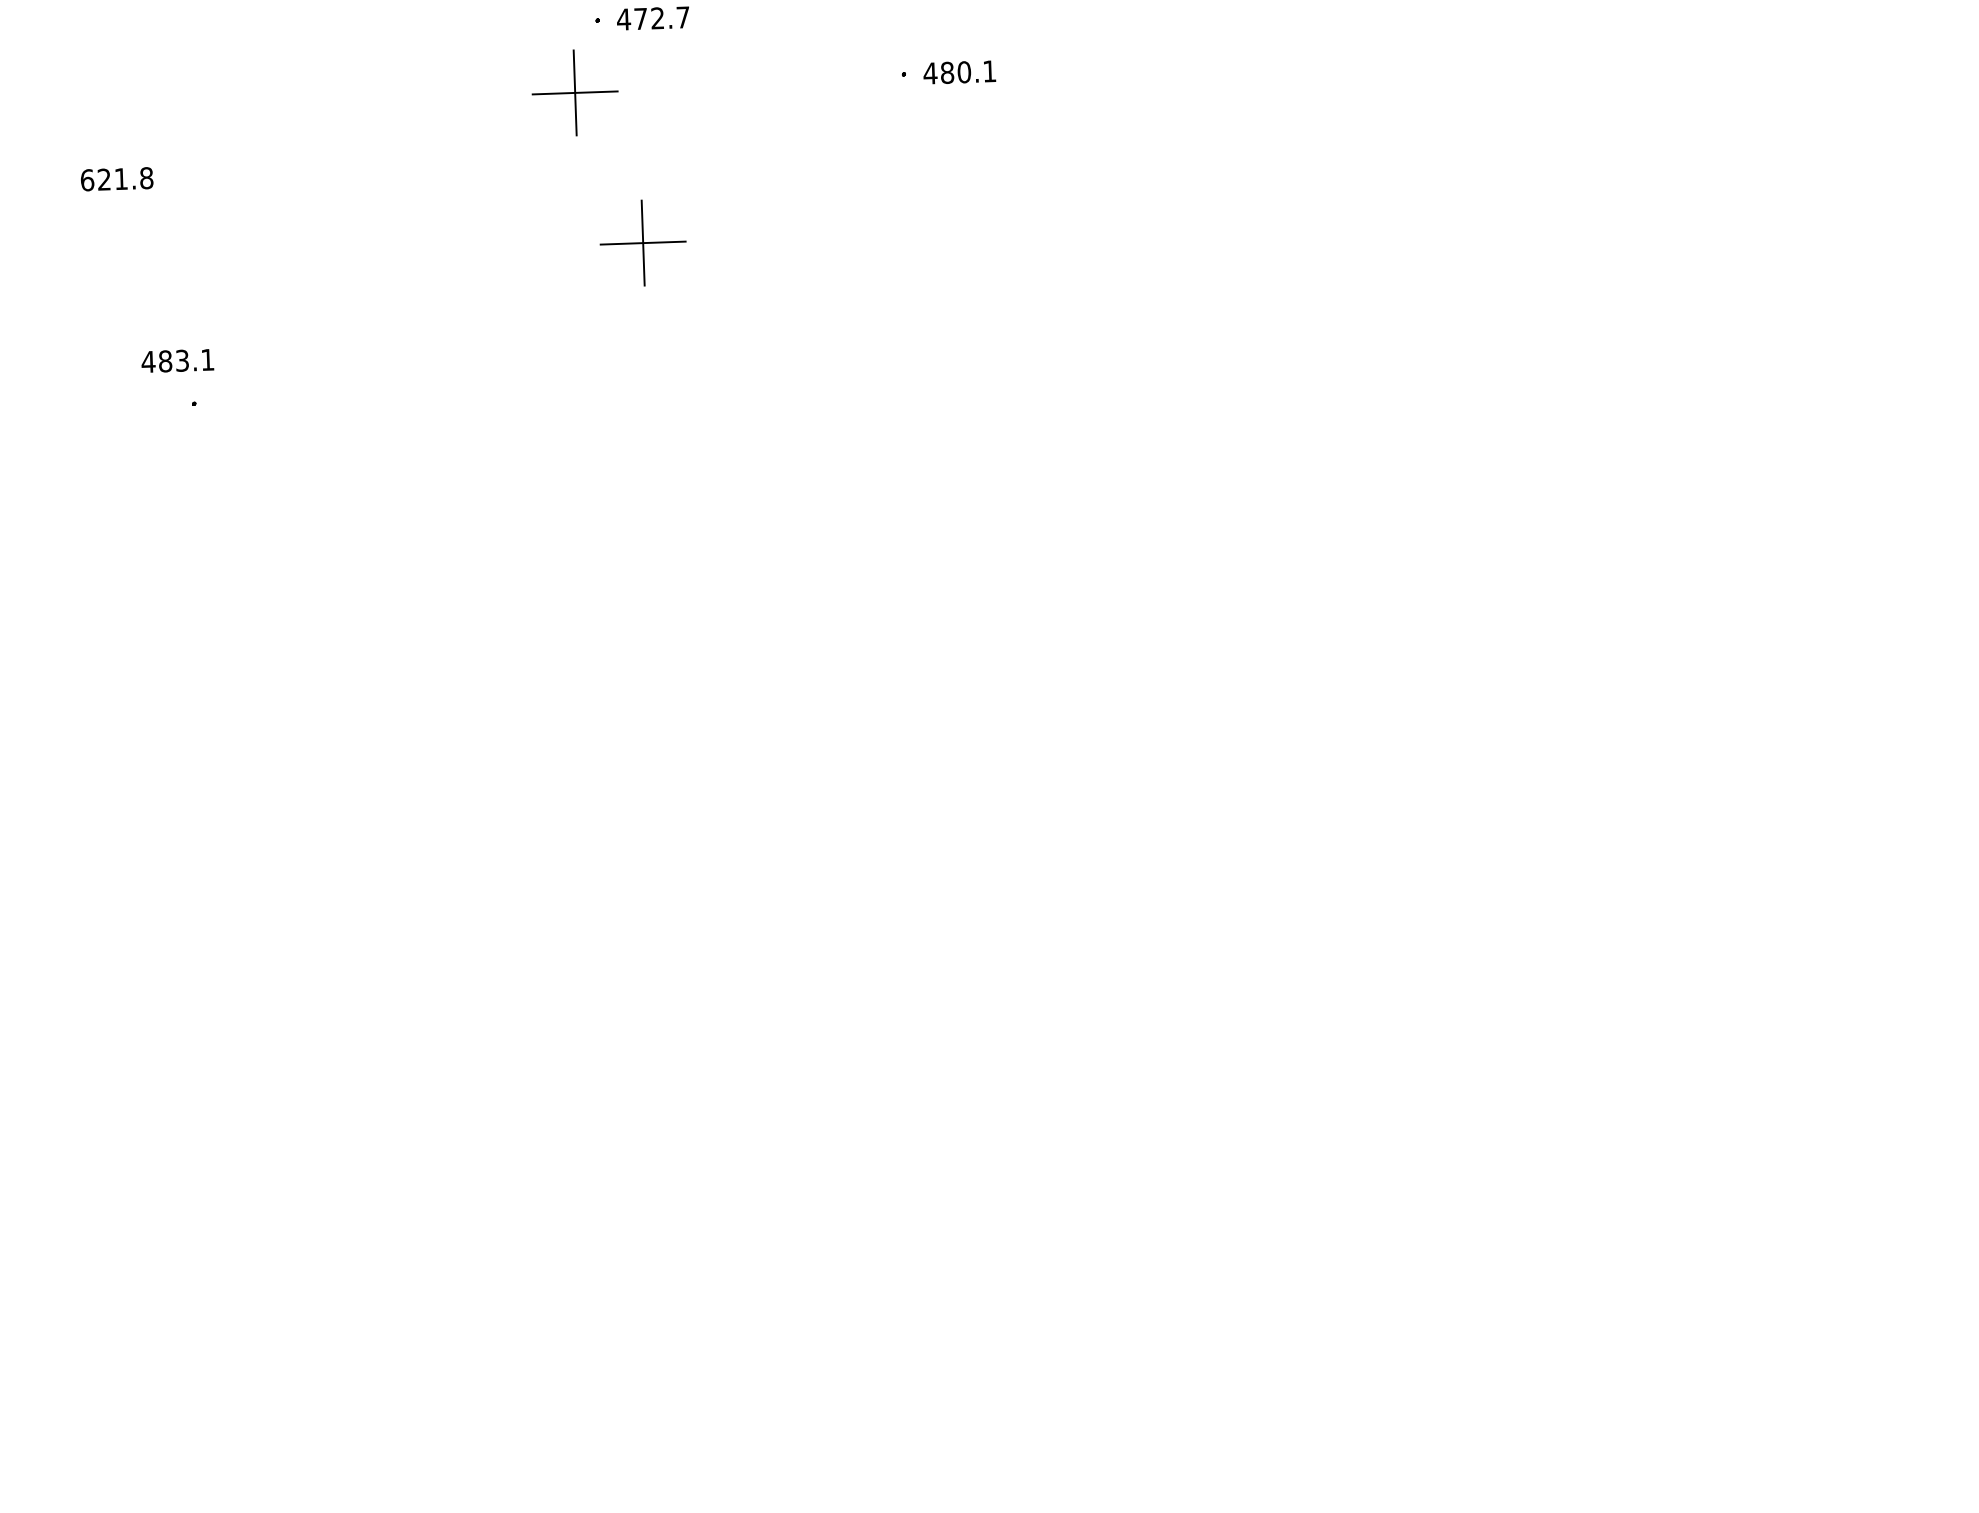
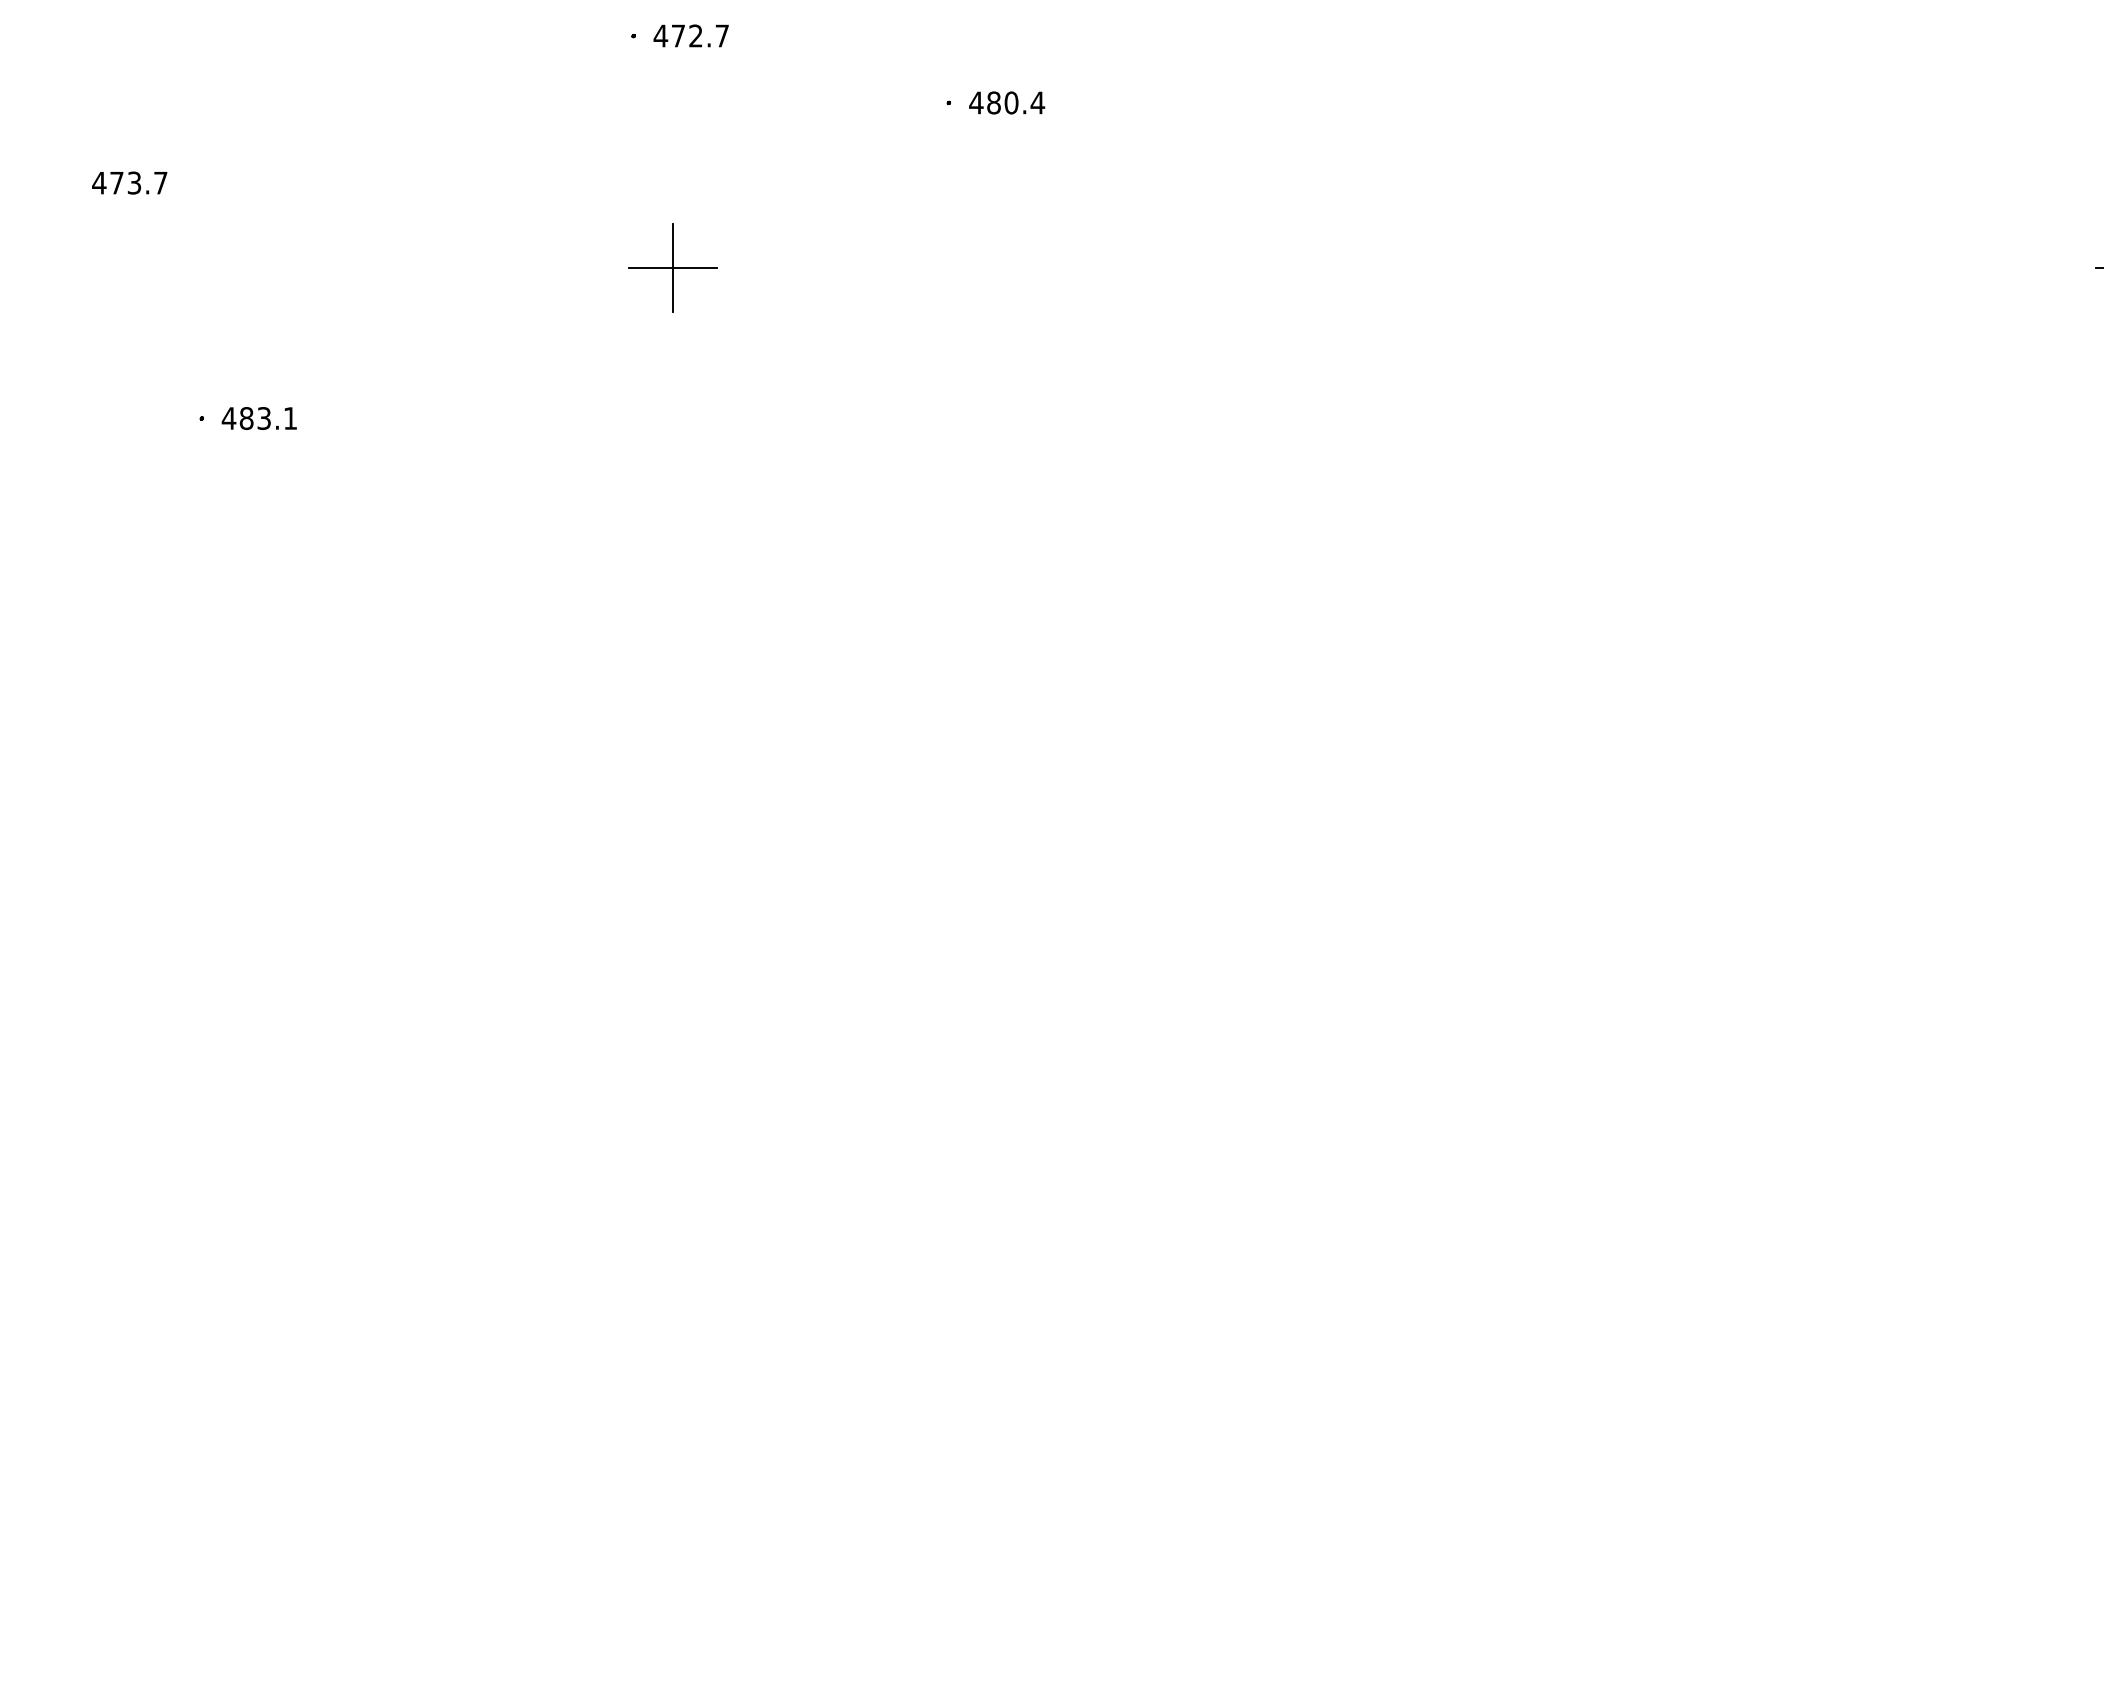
text: (989, 70) -> (1037, 102), 480.1 -> 480.4
part: (574, 92) -> (607, 109), removed
text: (116, 178) -> (129, 182), 621.8 -> 473.7
text: (176, 361) -> (258, 418), moved

